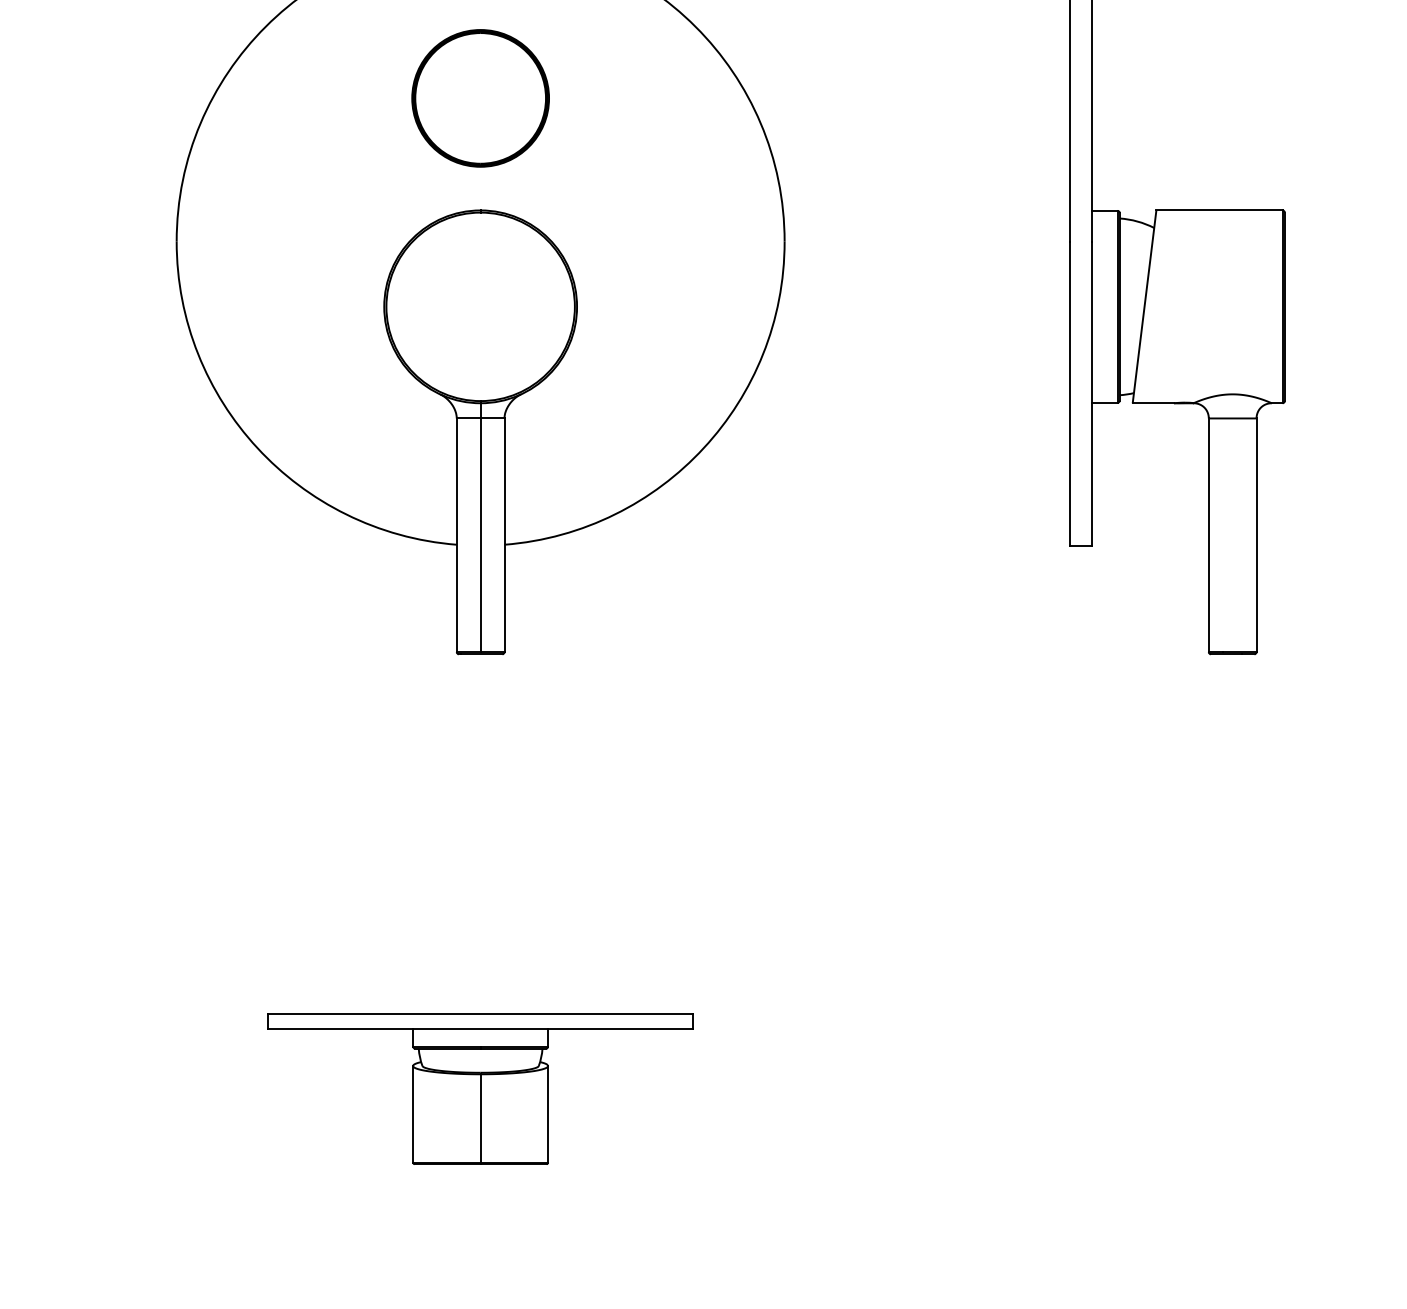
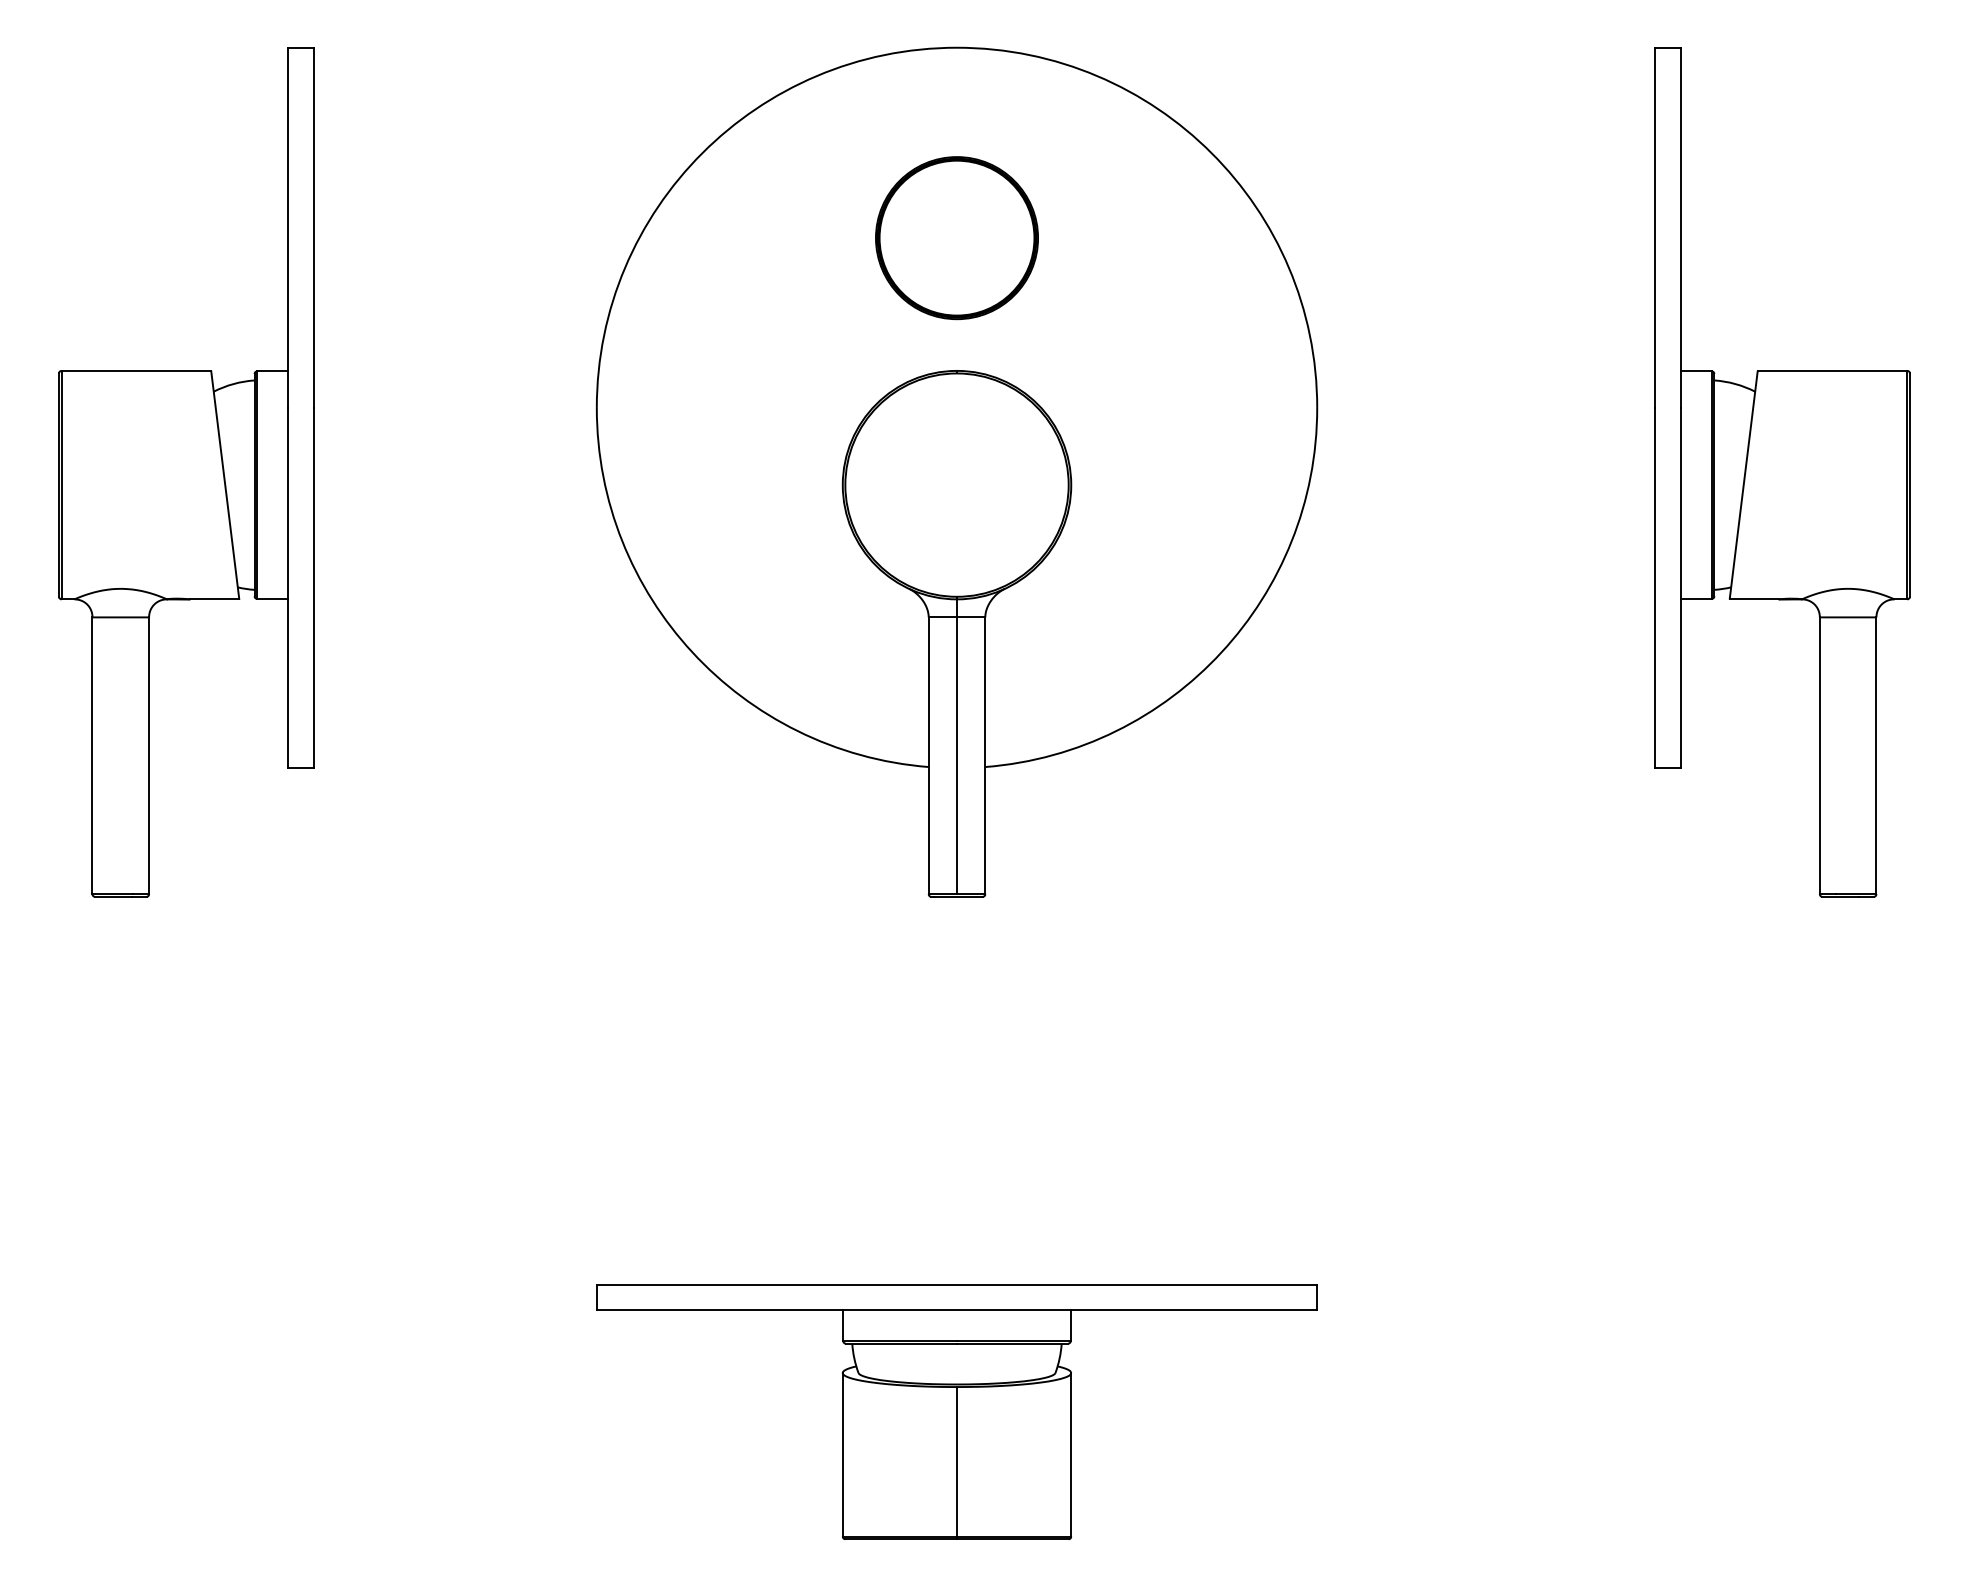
part: (480, 1088) -> (956, 1411), size x1.43

